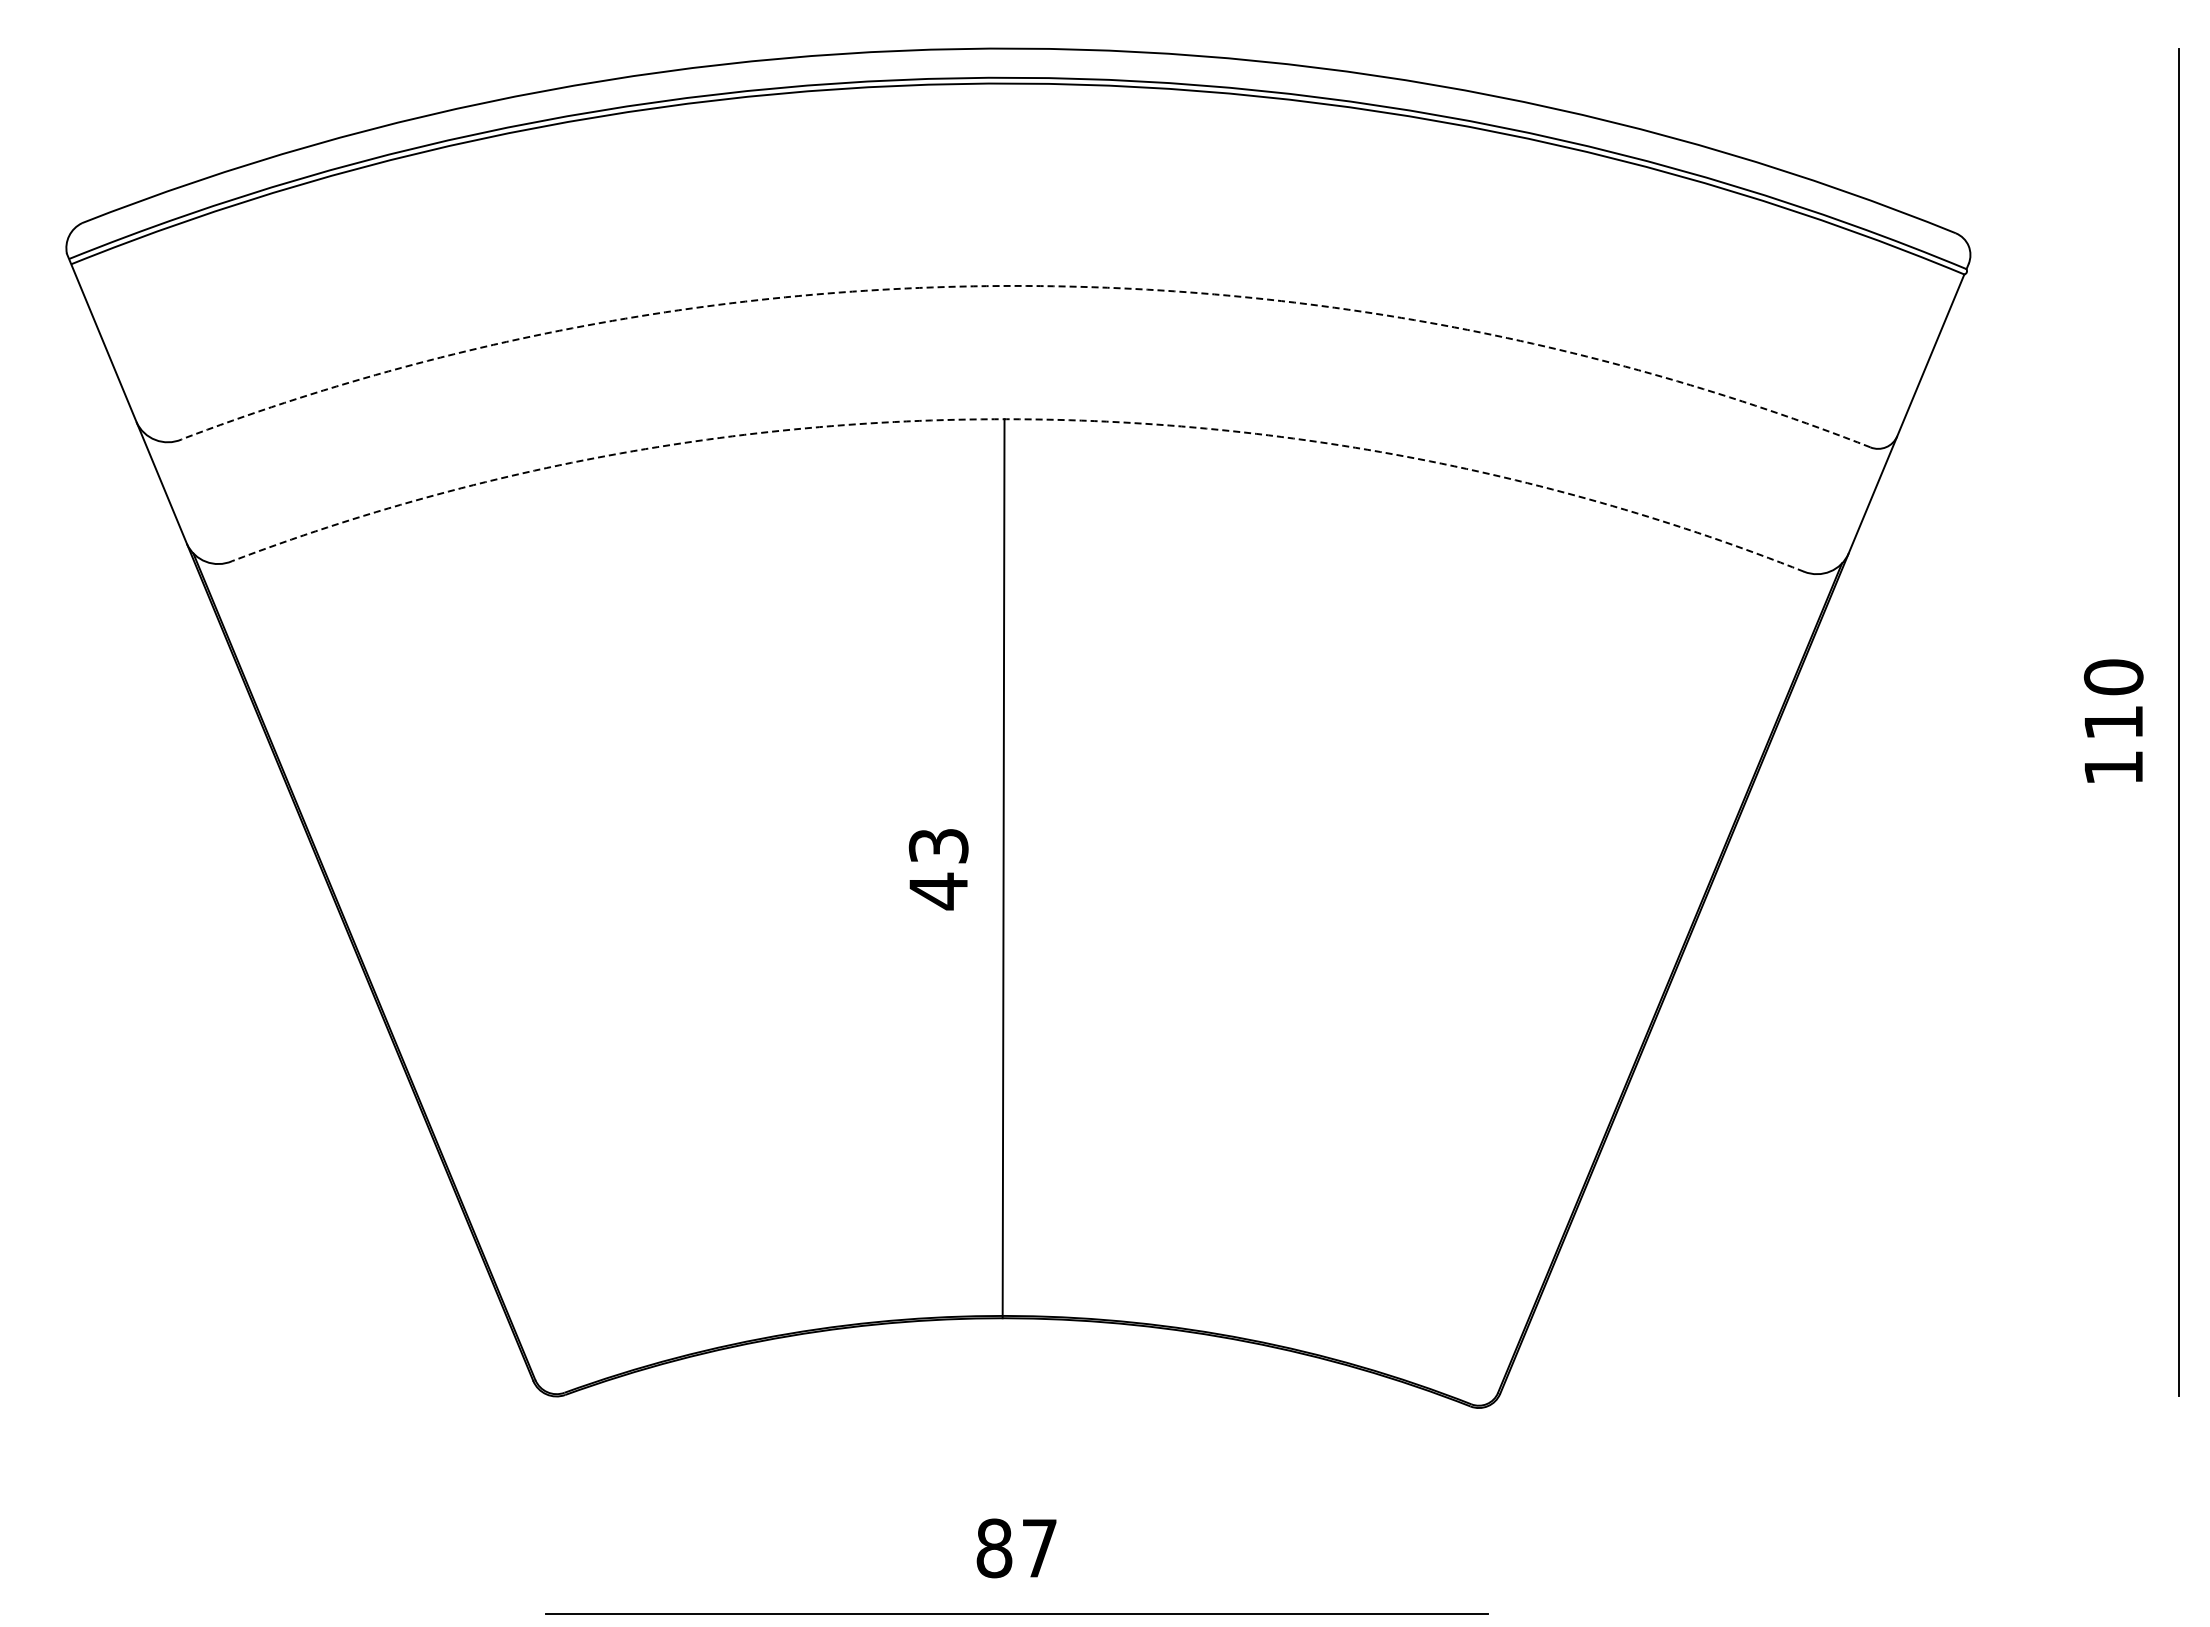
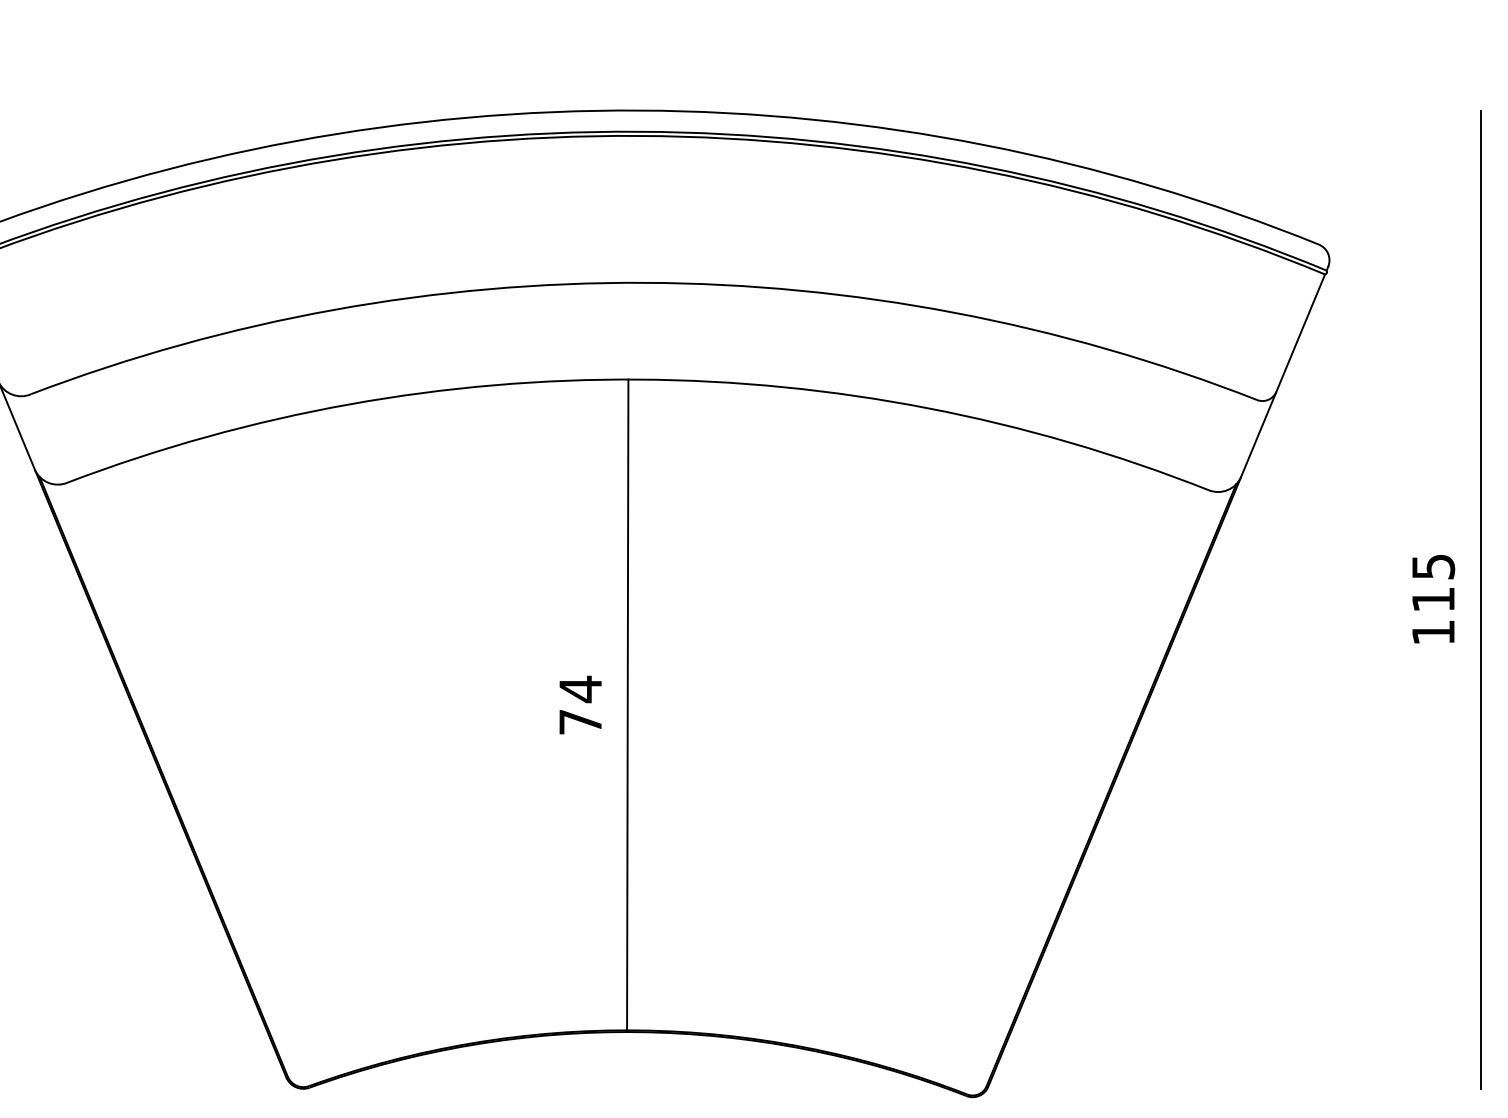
arc: (1026, 285) -> (644, 282), dashed -> solid
arc: (1019, 419) -> (639, 379), dashed -> solid
text: (2113, 677) -> (1433, 566), 110 -> 115
text: (938, 868) -> (580, 705), 43 -> 74

